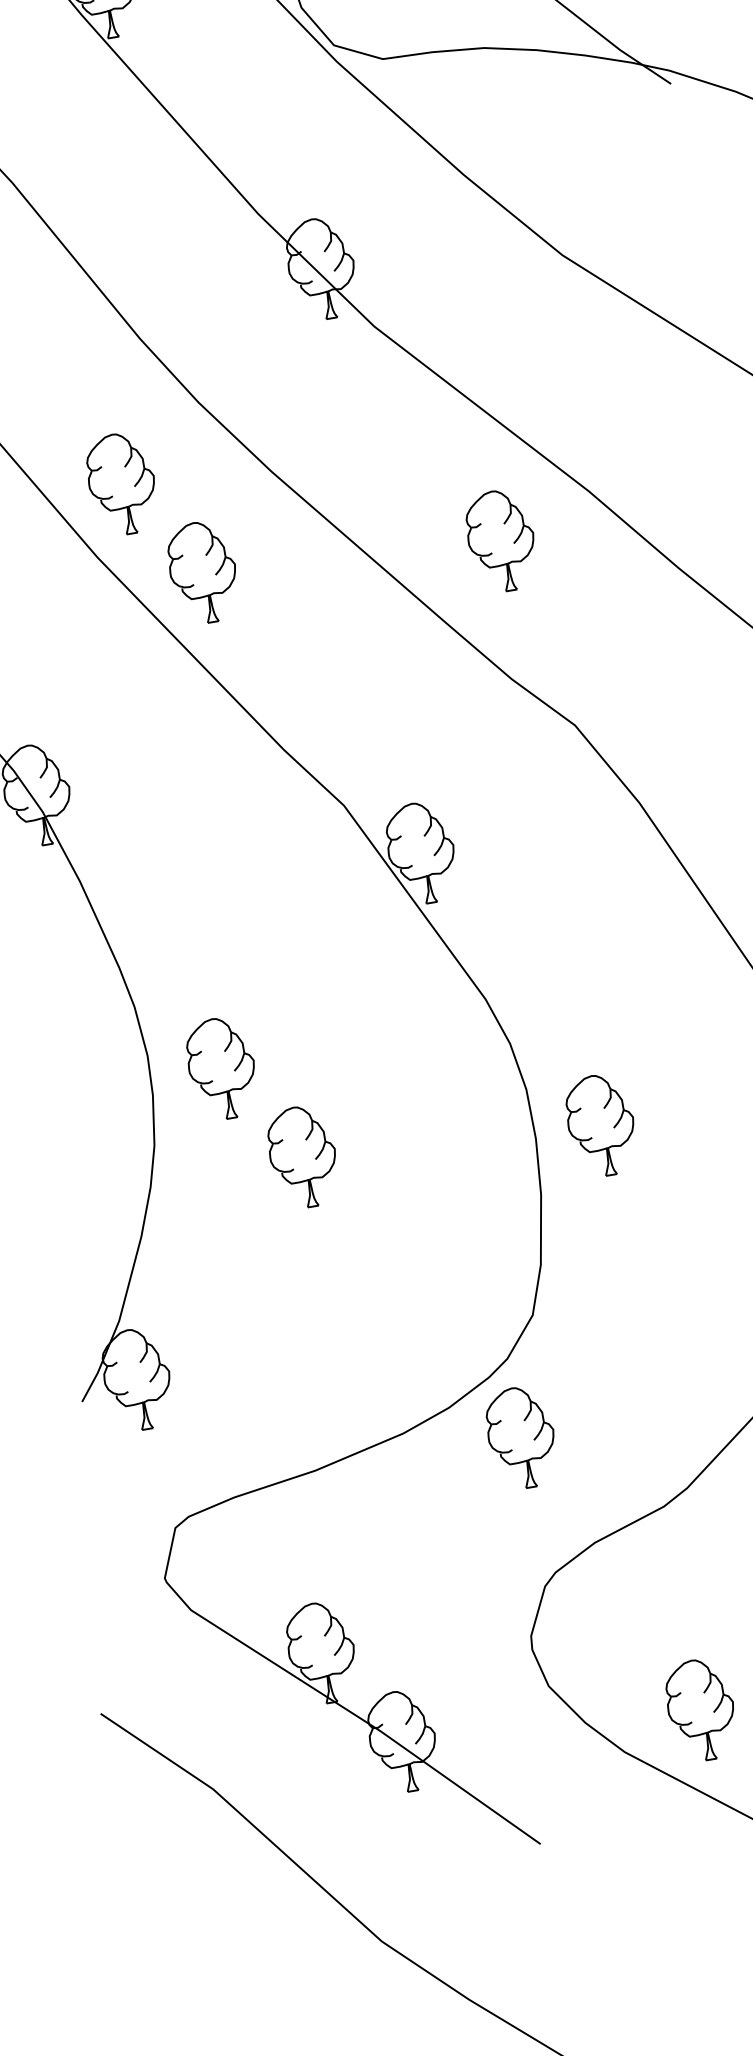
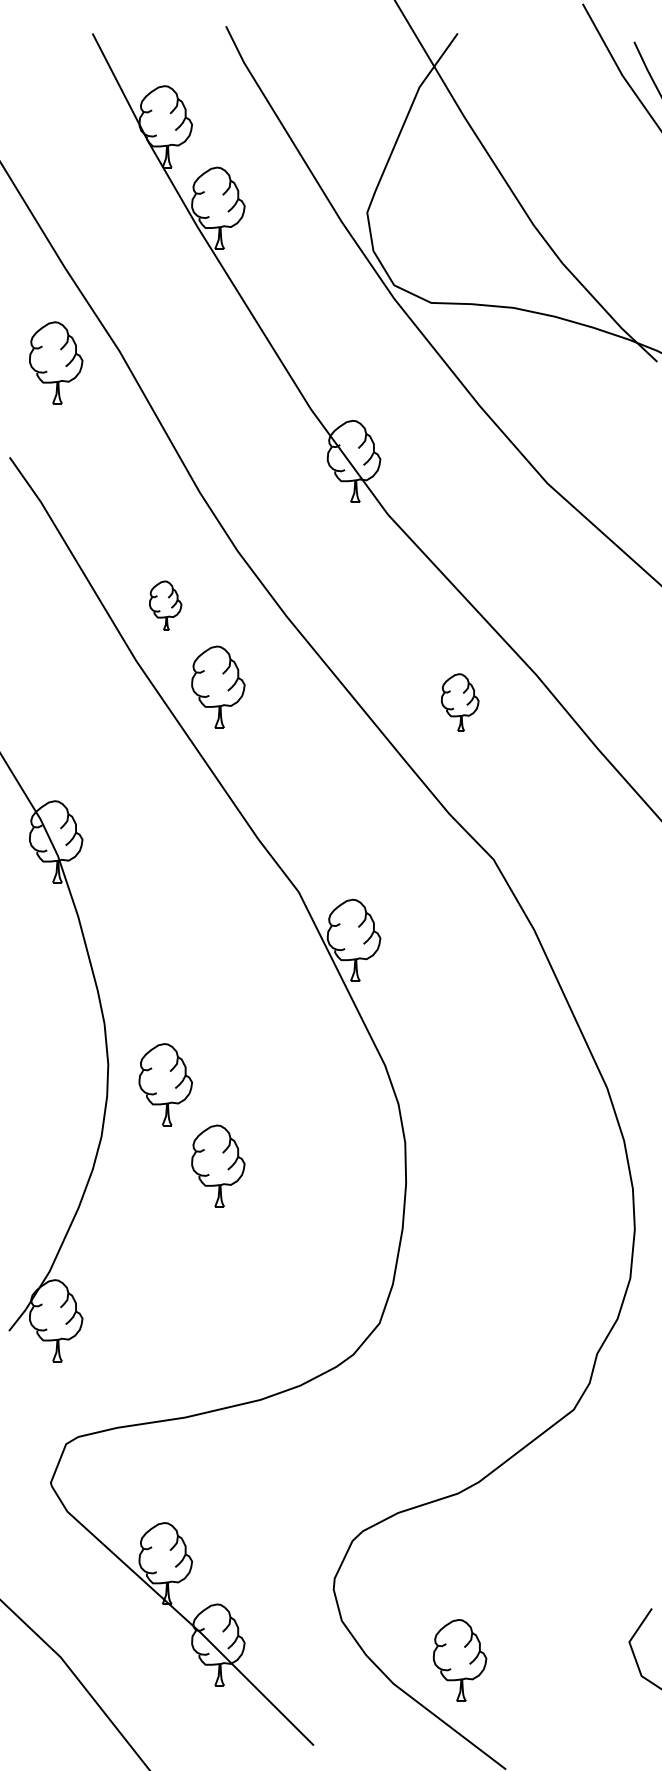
part: (121, 483) -> (165, 605), size x0.6
part: (501, 540) -> (460, 702), size x0.7
part: (601, 1125) -> (460, 1181), removed
part: (520, 1436) -> (353, 1418), removed

